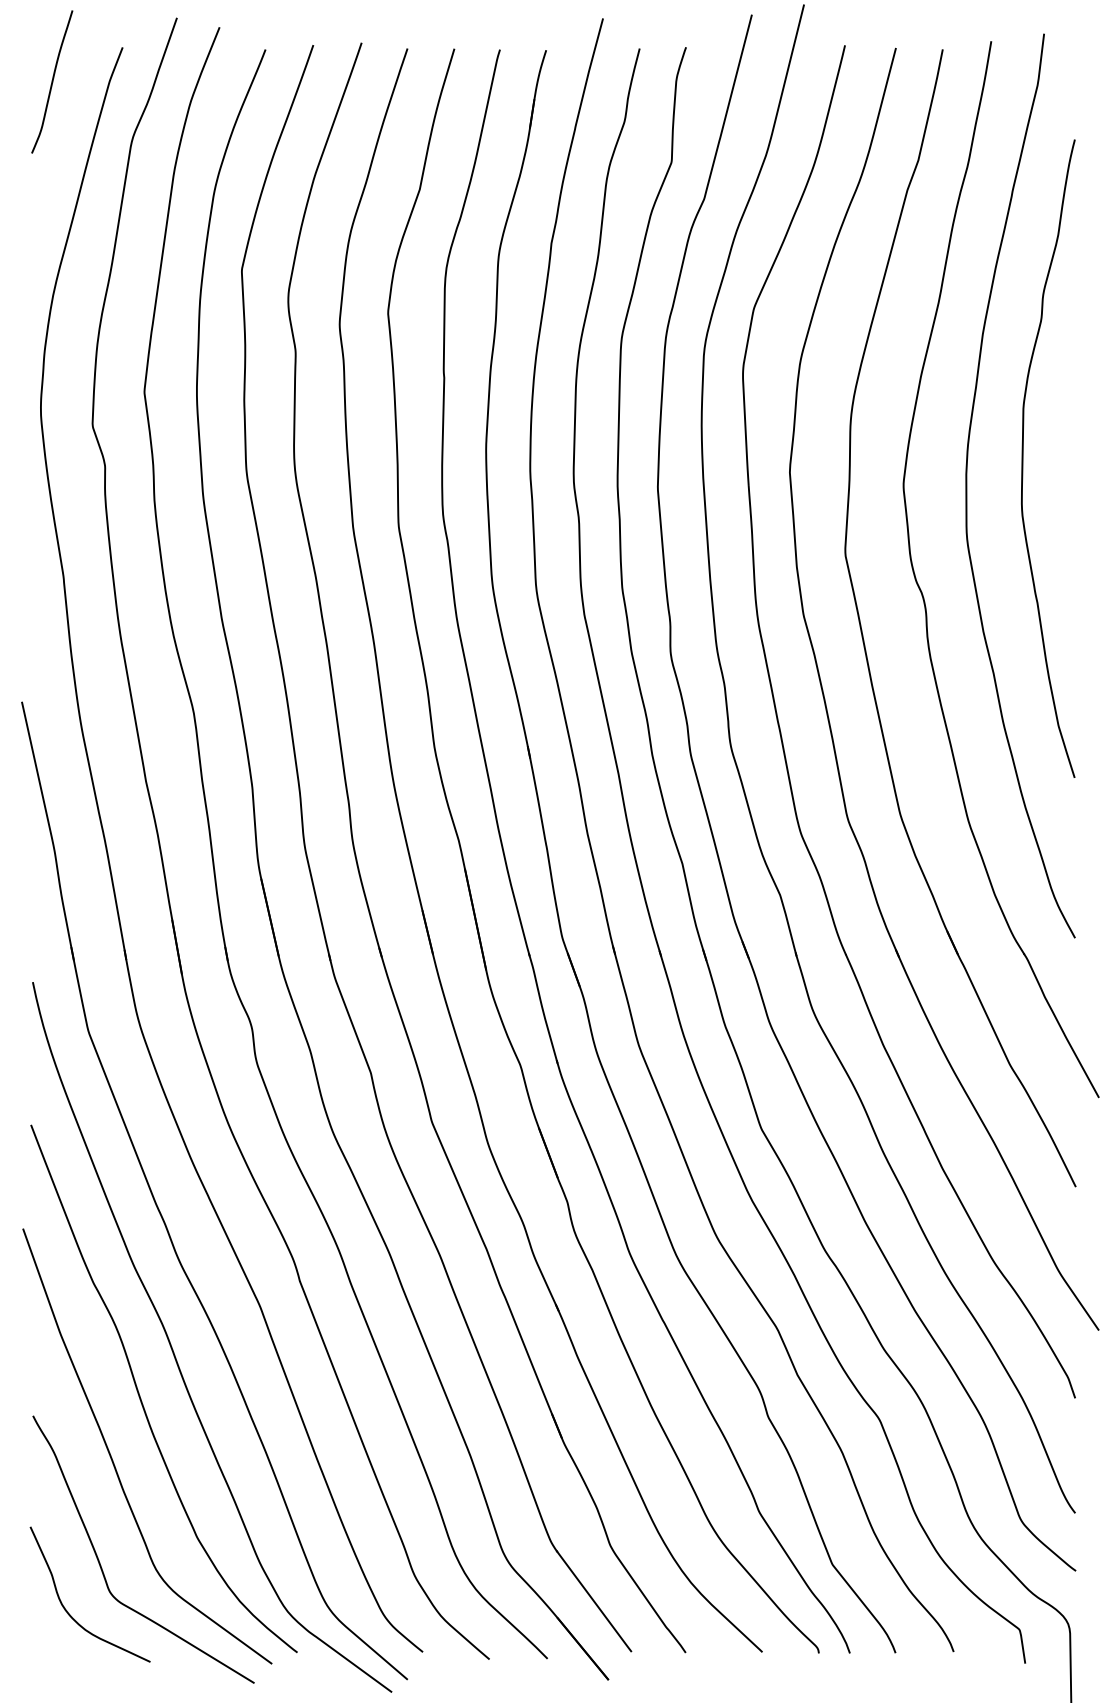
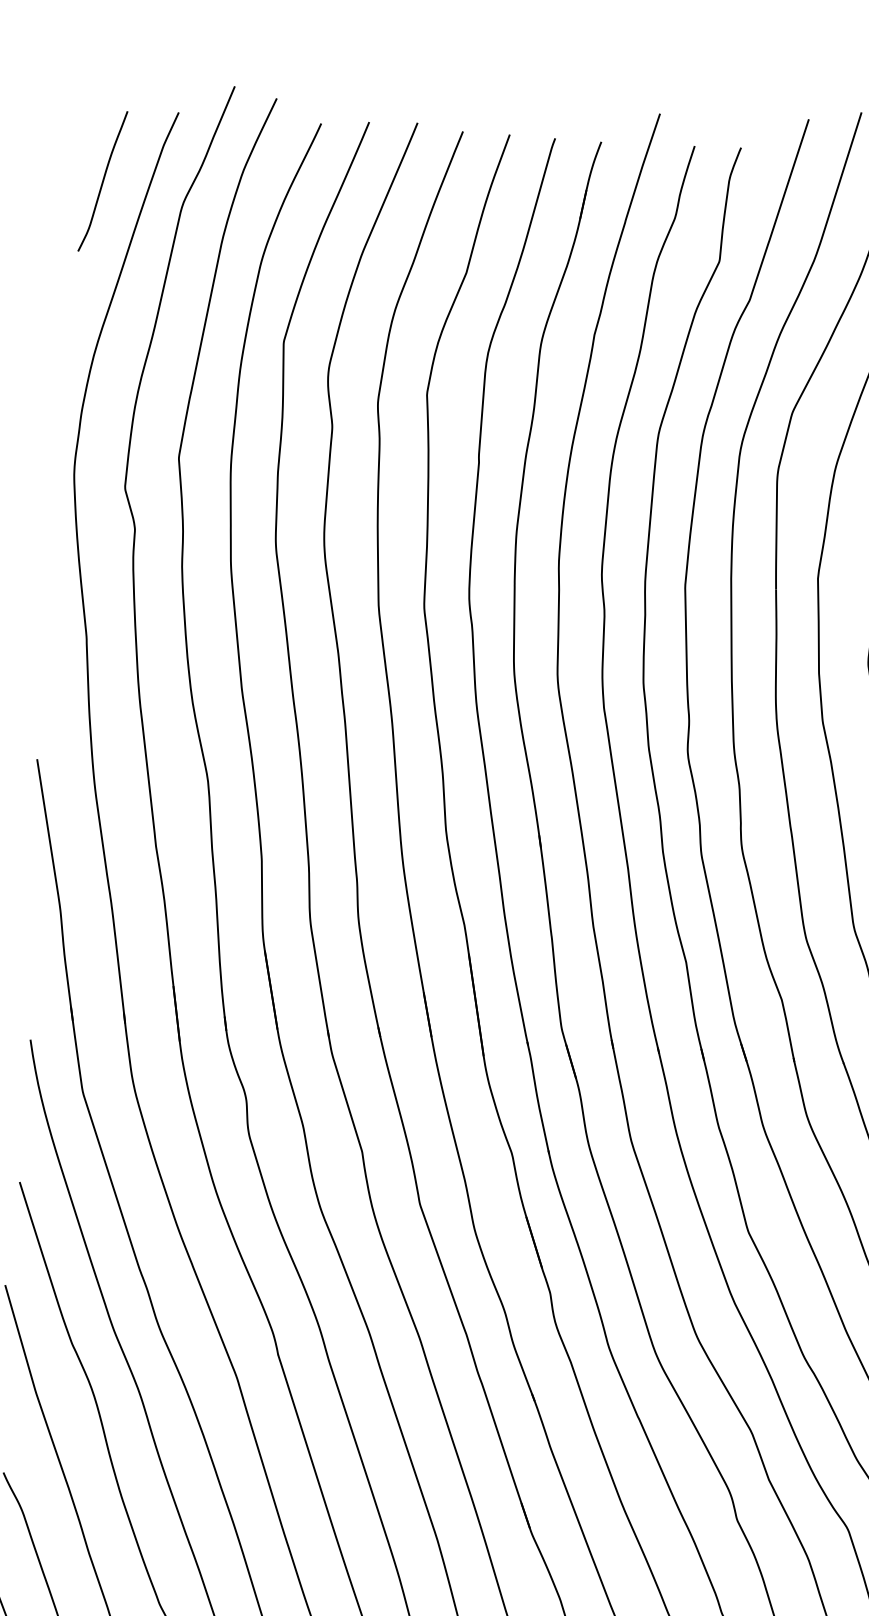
curve: (52, 81) -> (103, 180), moved

